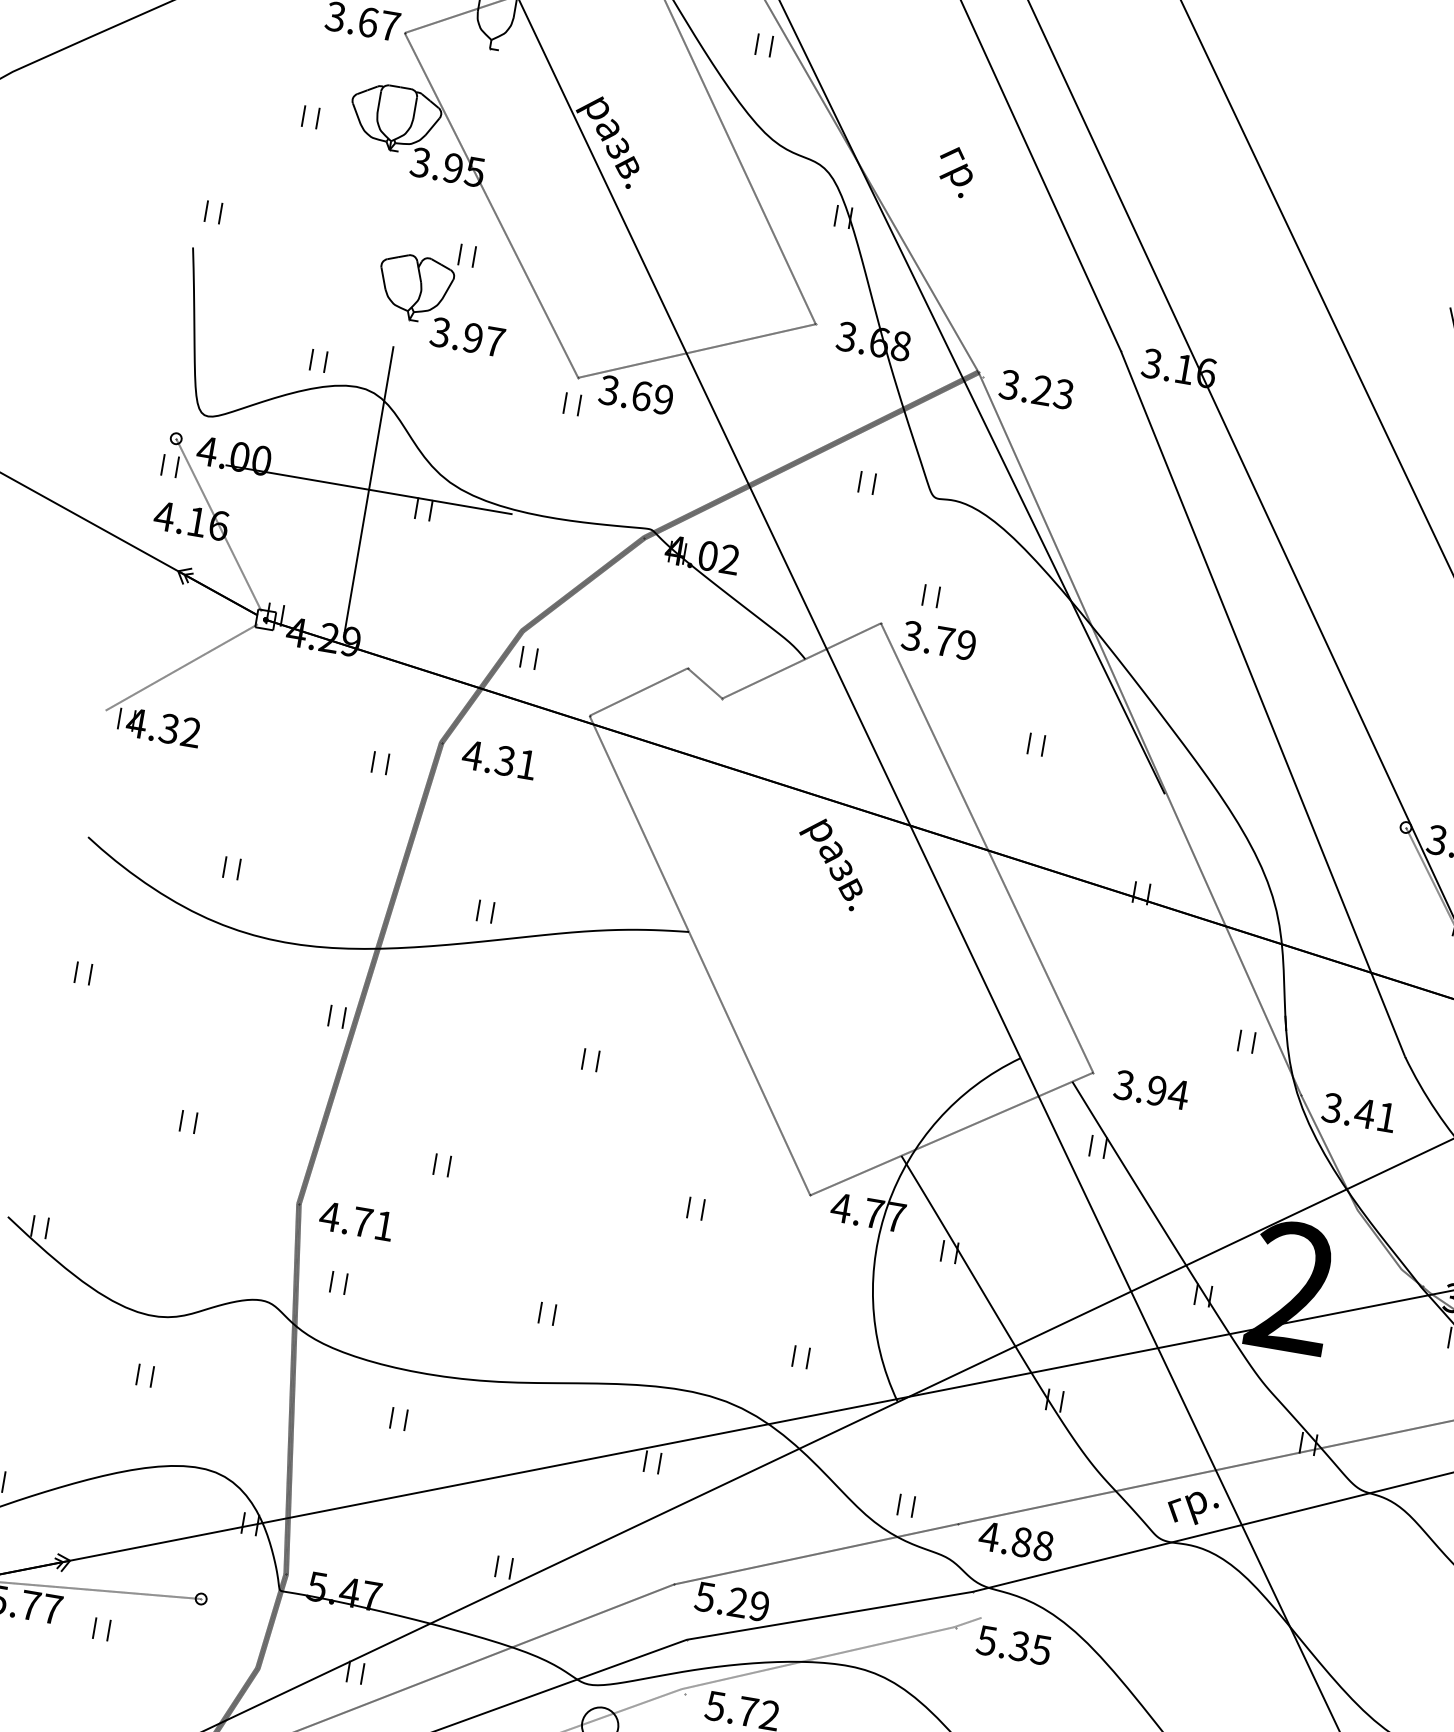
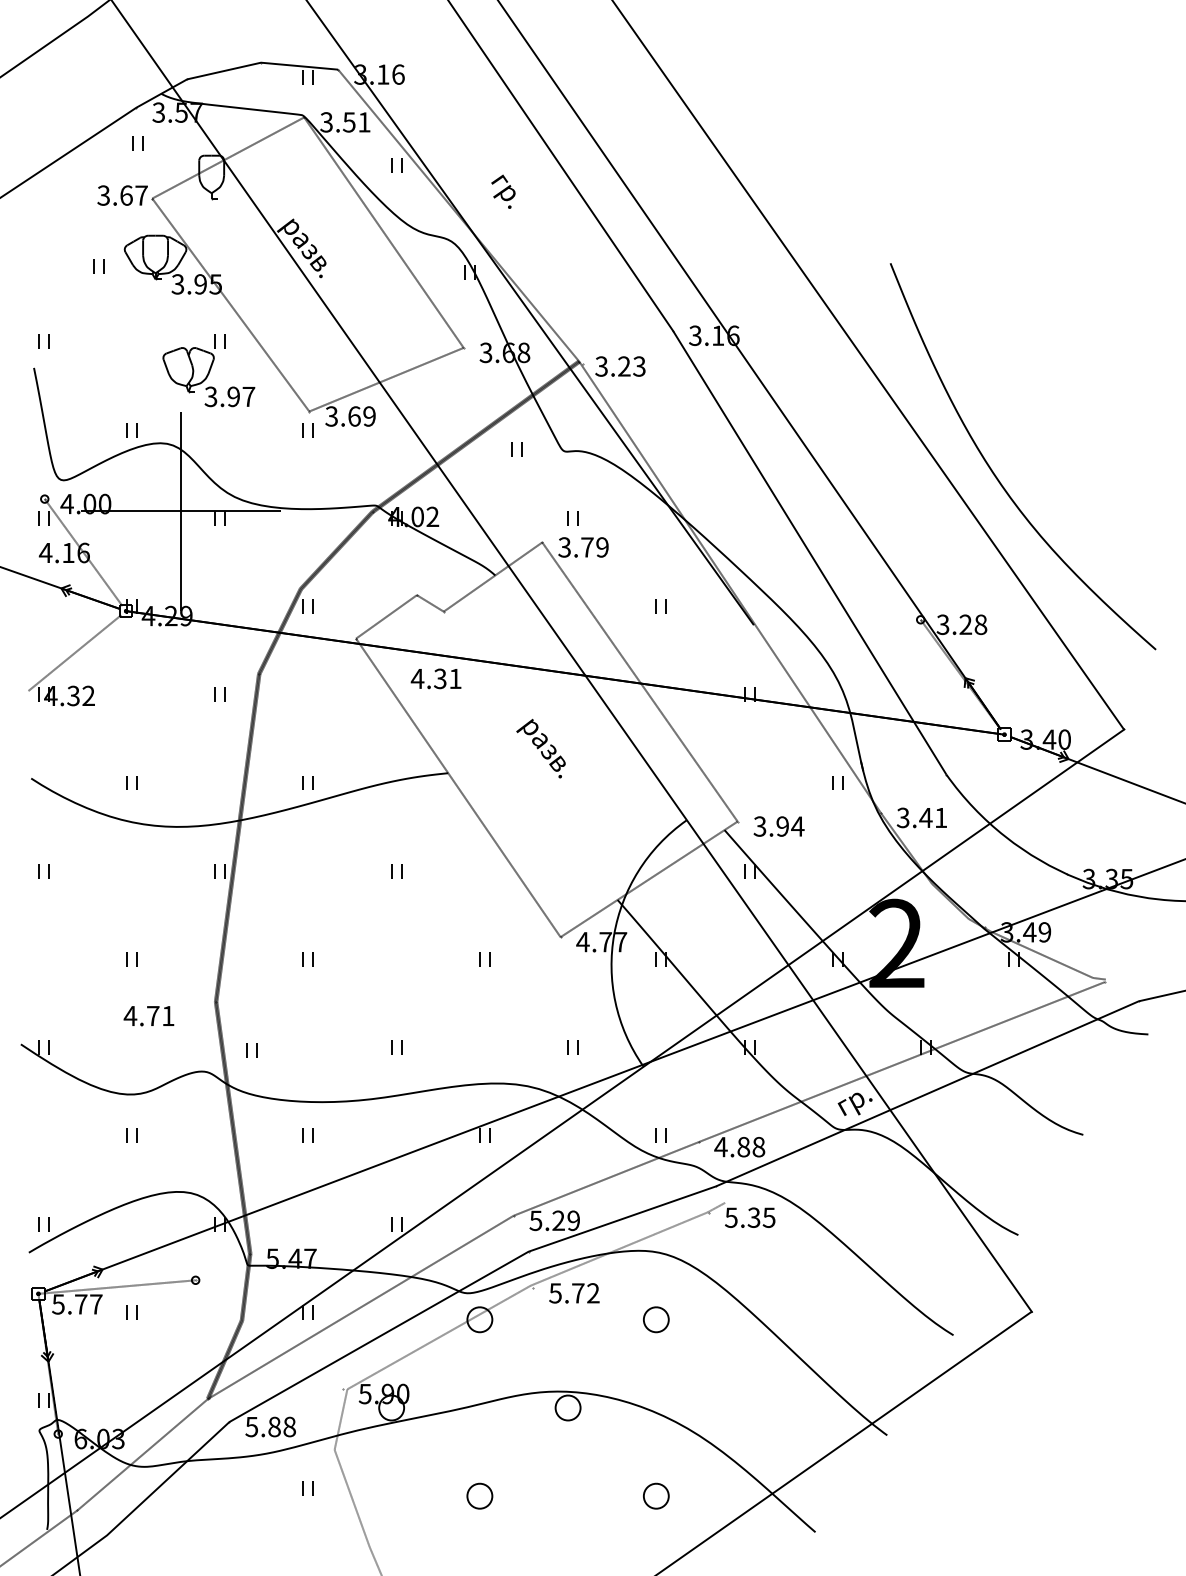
text: (955, 171) -> (503, 191), moved
text: (498, 759) -> (435, 678), moved
text: (829, 863) -> (540, 748), moved
text: (355, 1221) -> (148, 1016), moved

